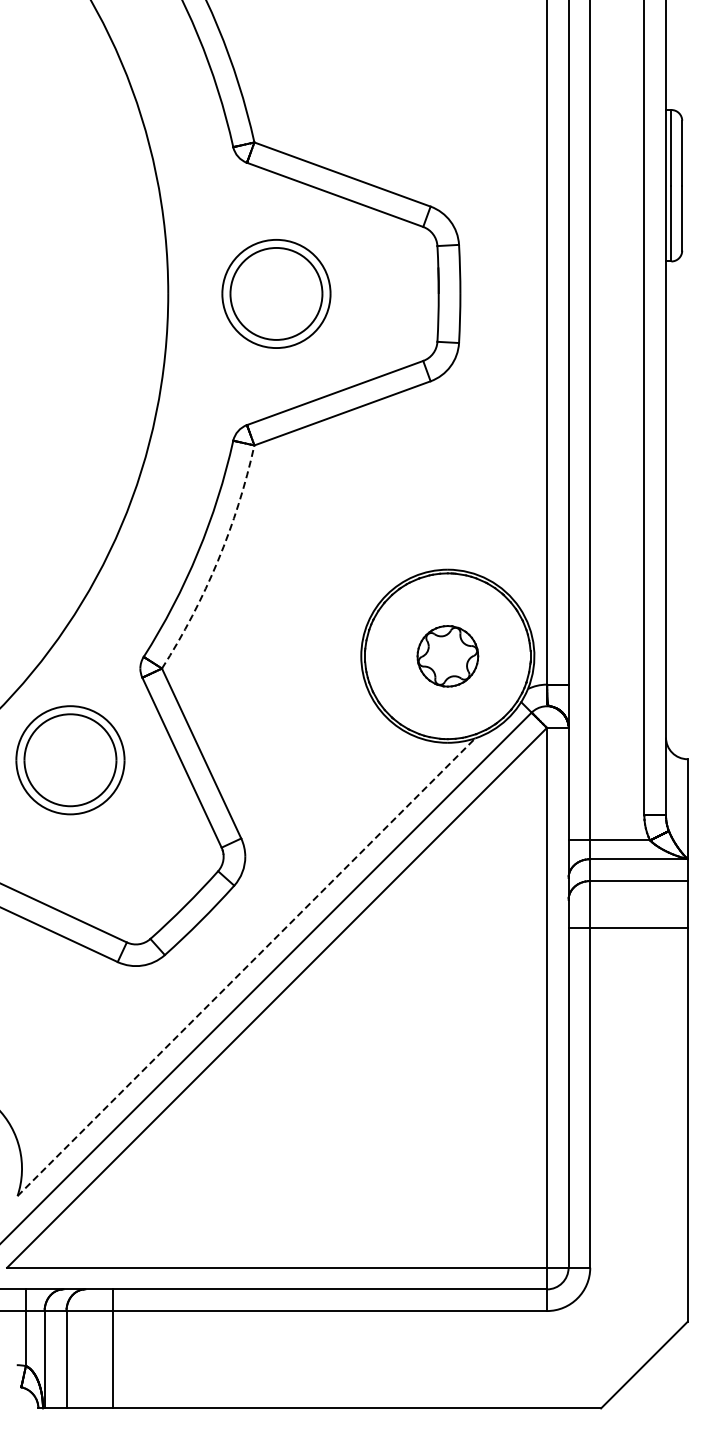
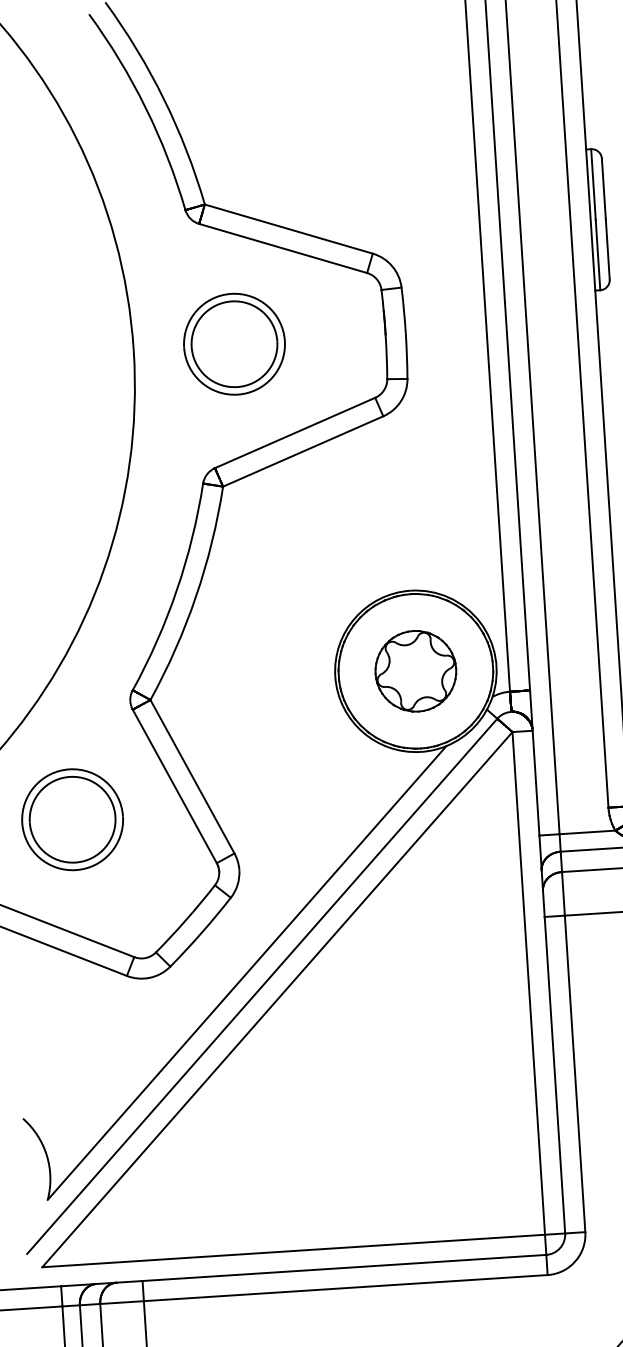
arc: (217, 561) -> (195, 596), dashed -> solid
part: (447, 656) -> (415, 671), size x1.43
part: (70, 760) -> (72, 819), moved
line: (246, 967) -> (247, 973), dashed -> solid

